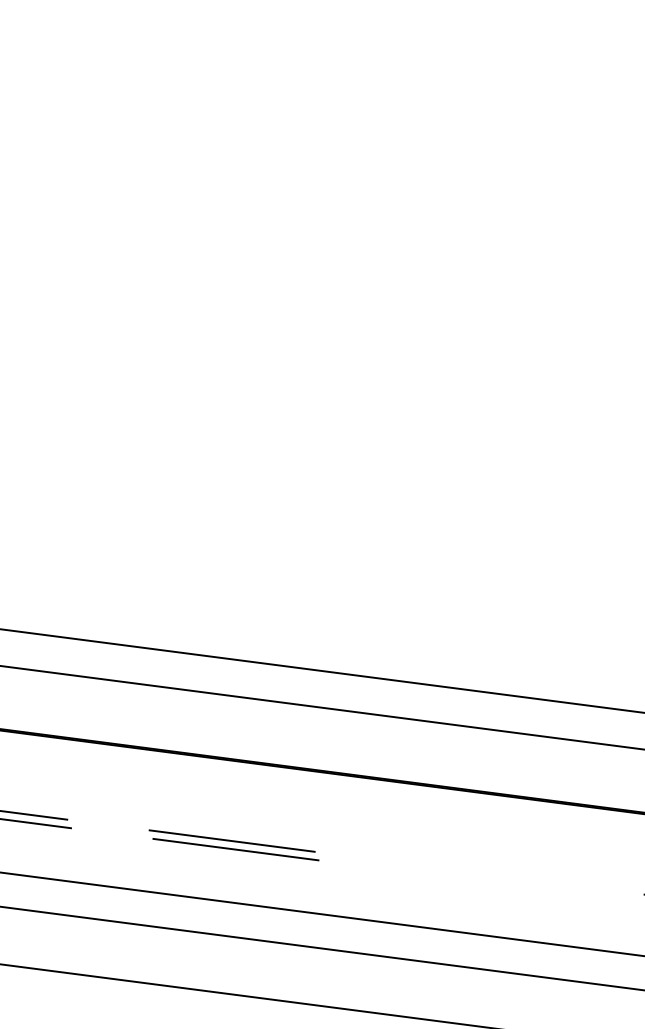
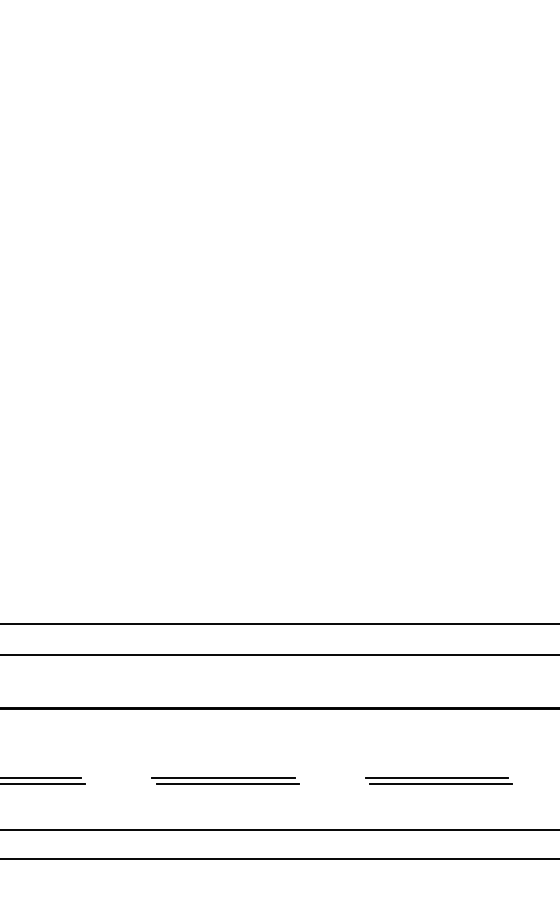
line: (479, 873) -> (436, 777), added
line: (482, 881) -> (440, 784), added

